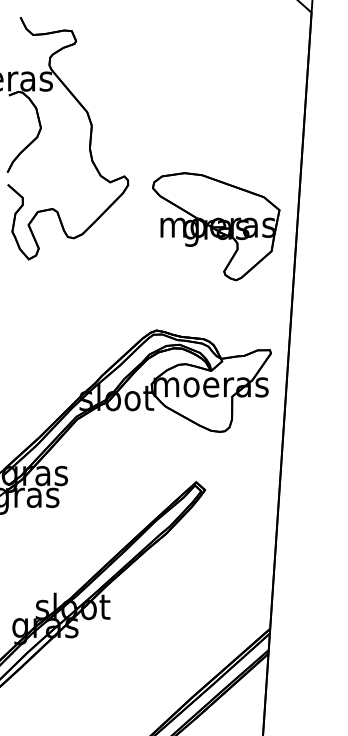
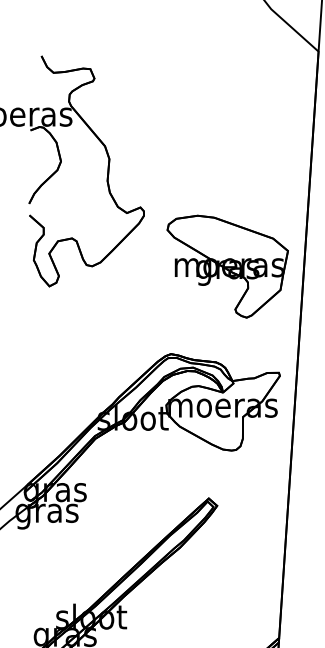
part: (216, 226) -> (228, 266), moved

